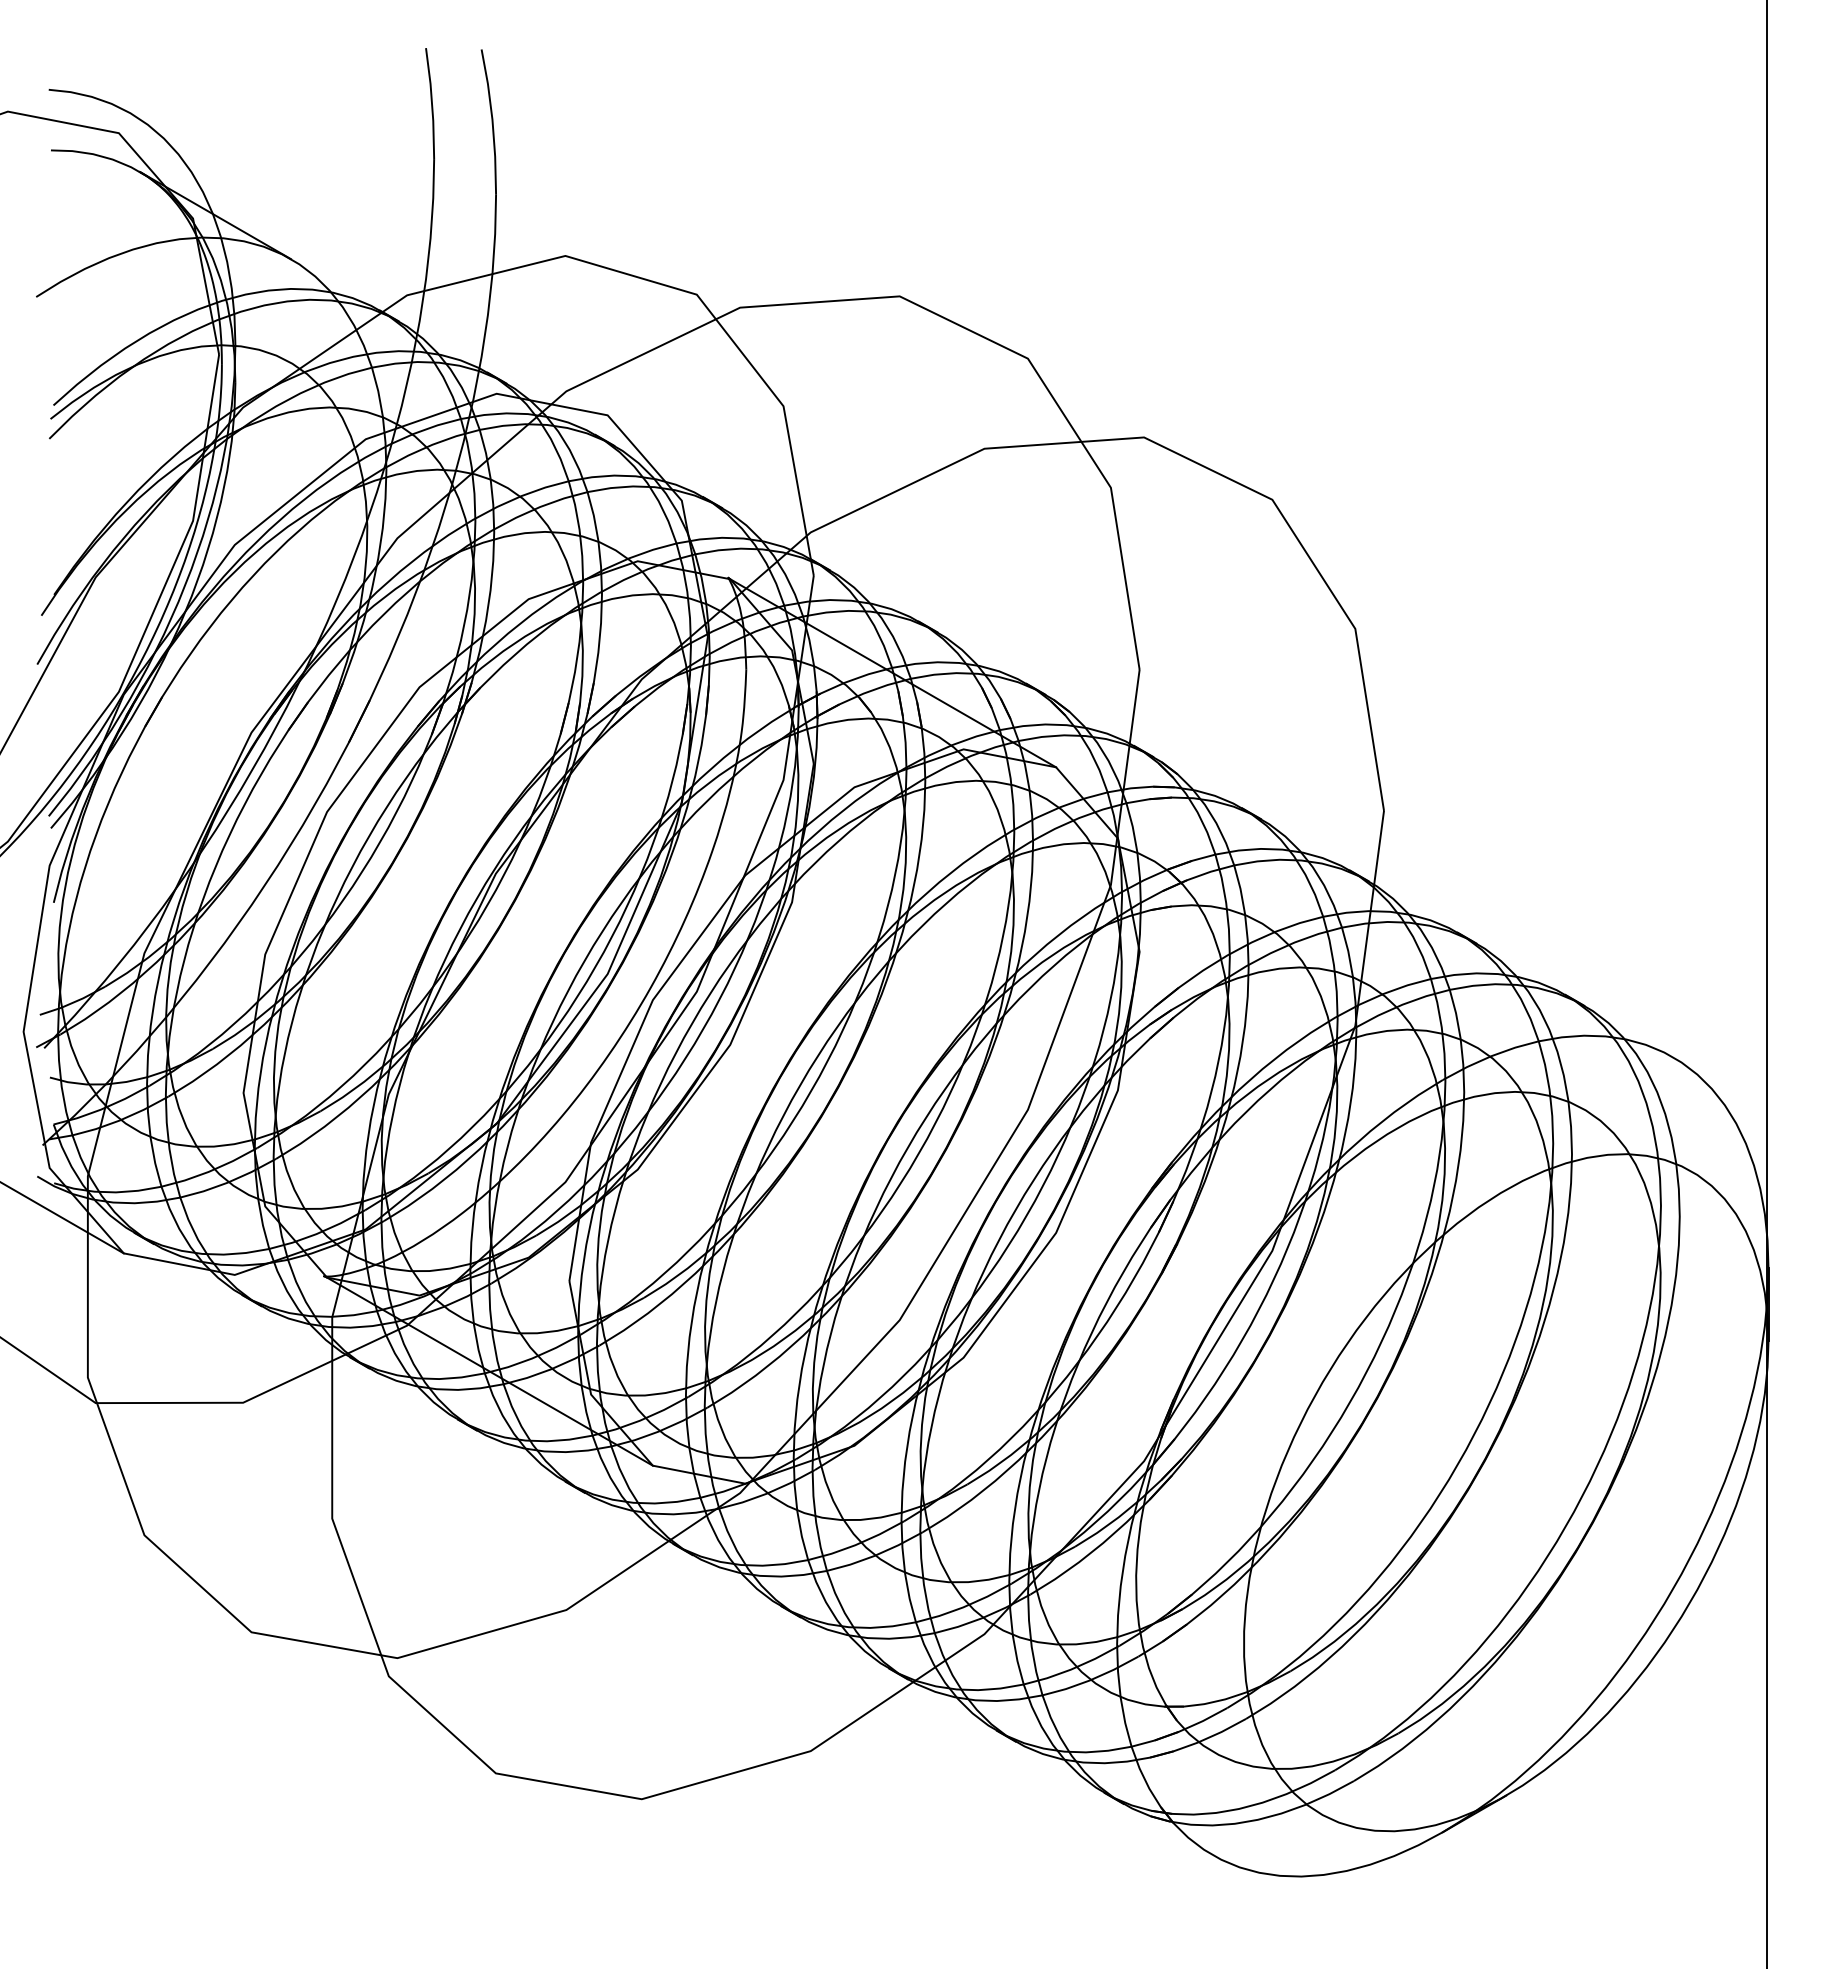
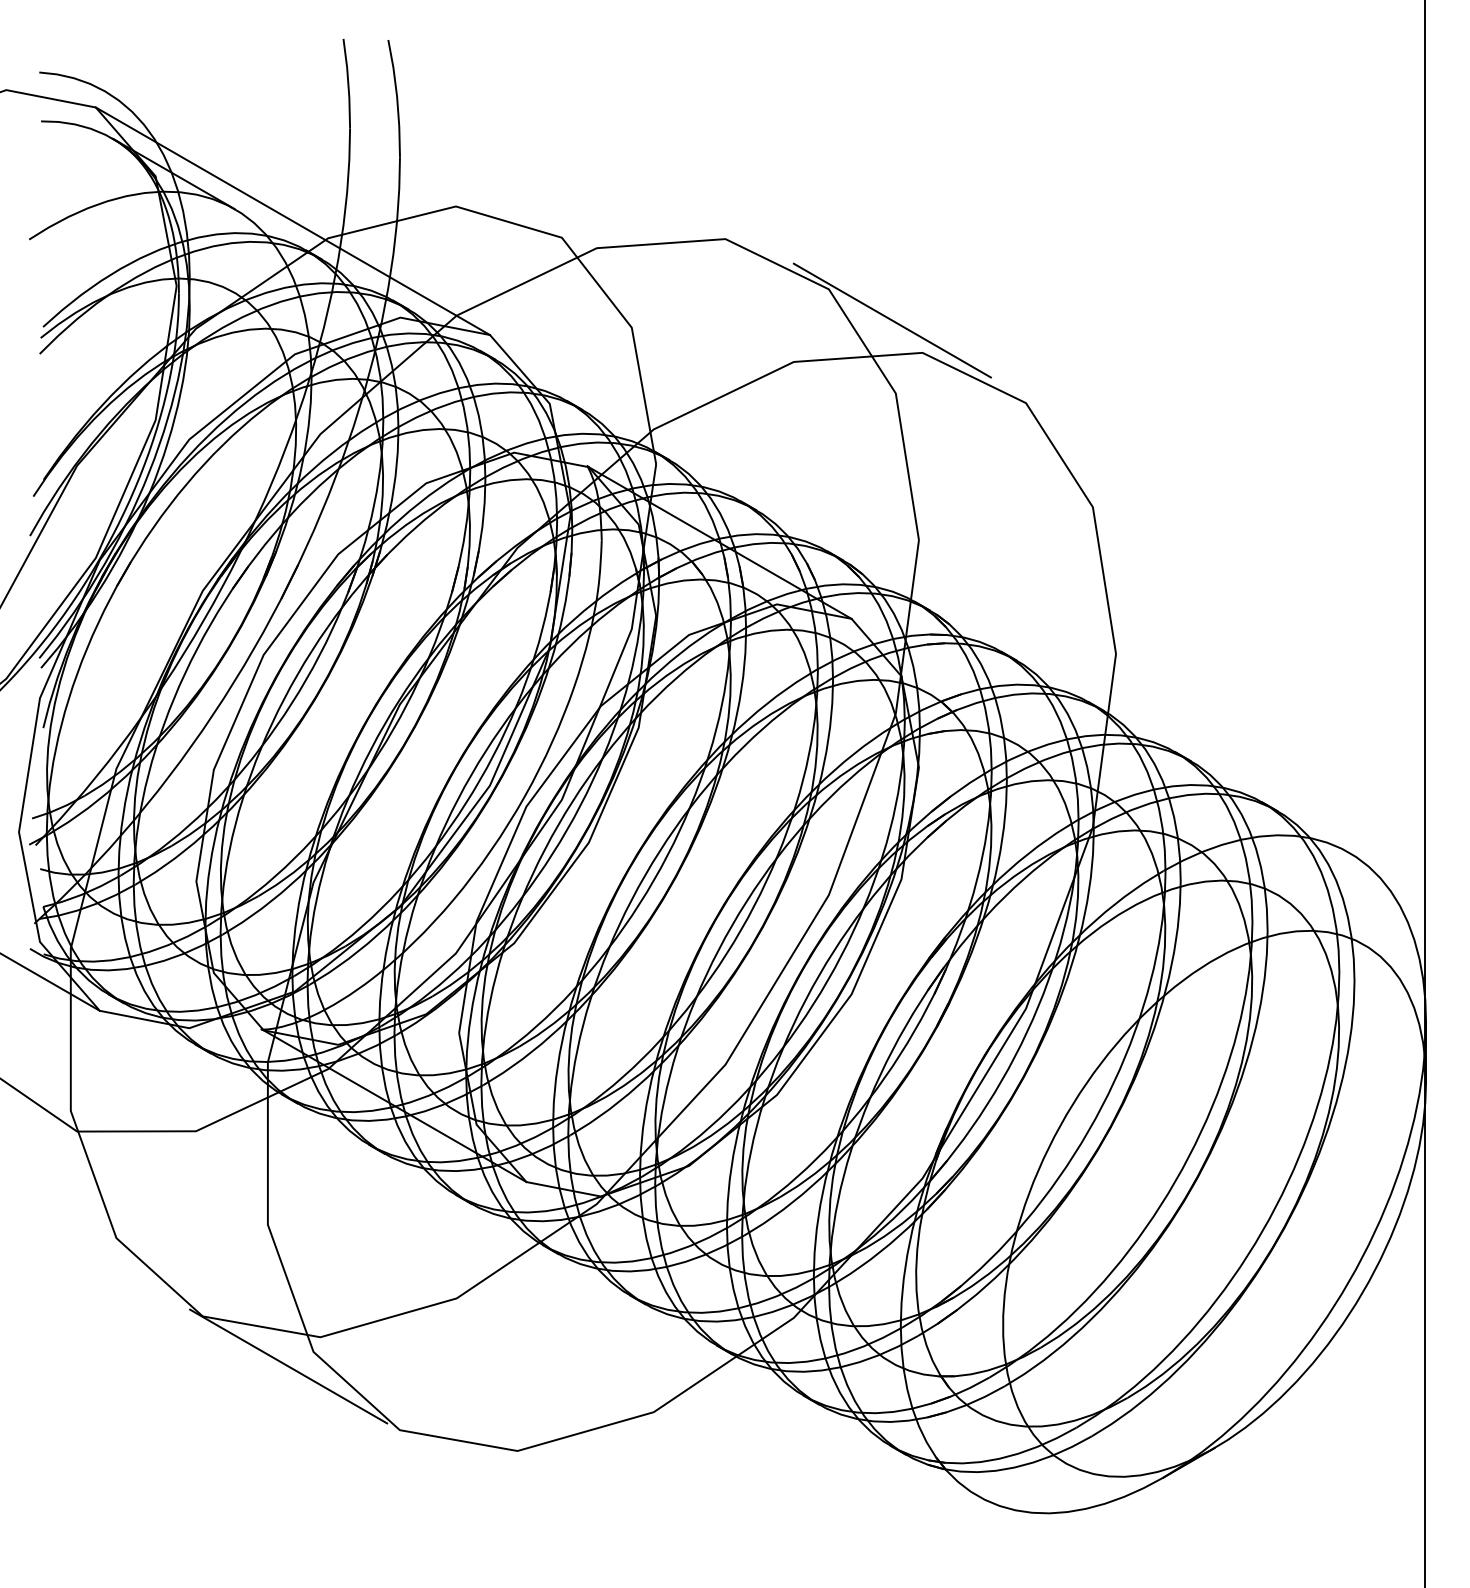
line: (362, 274) -> (292, 221), added
line: (1106, 397) -> (892, 320), added
line: (357, 1694) -> (288, 1366), added

